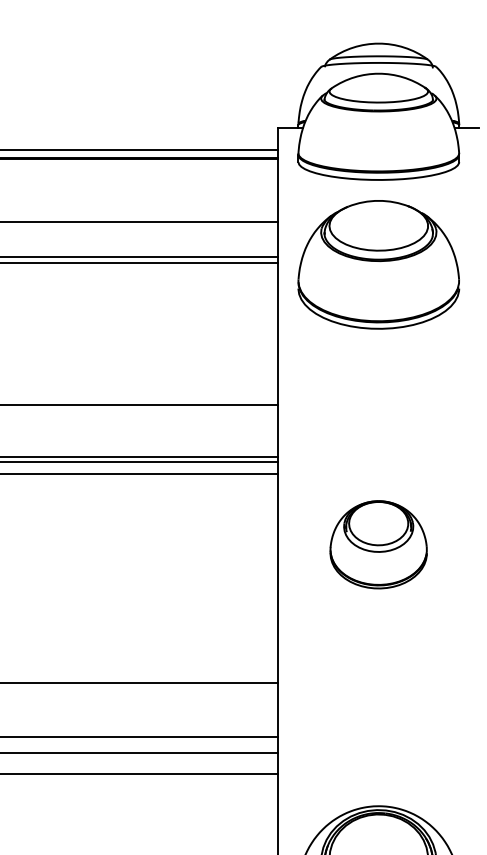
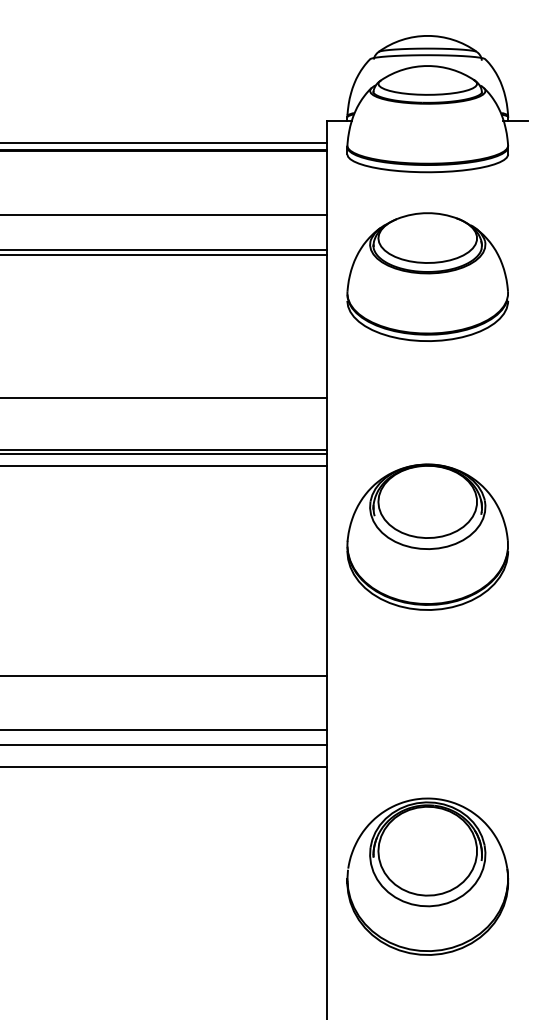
part: (378, 264) -> (427, 276), moved
part: (378, 544) -> (427, 536), size x1.67

